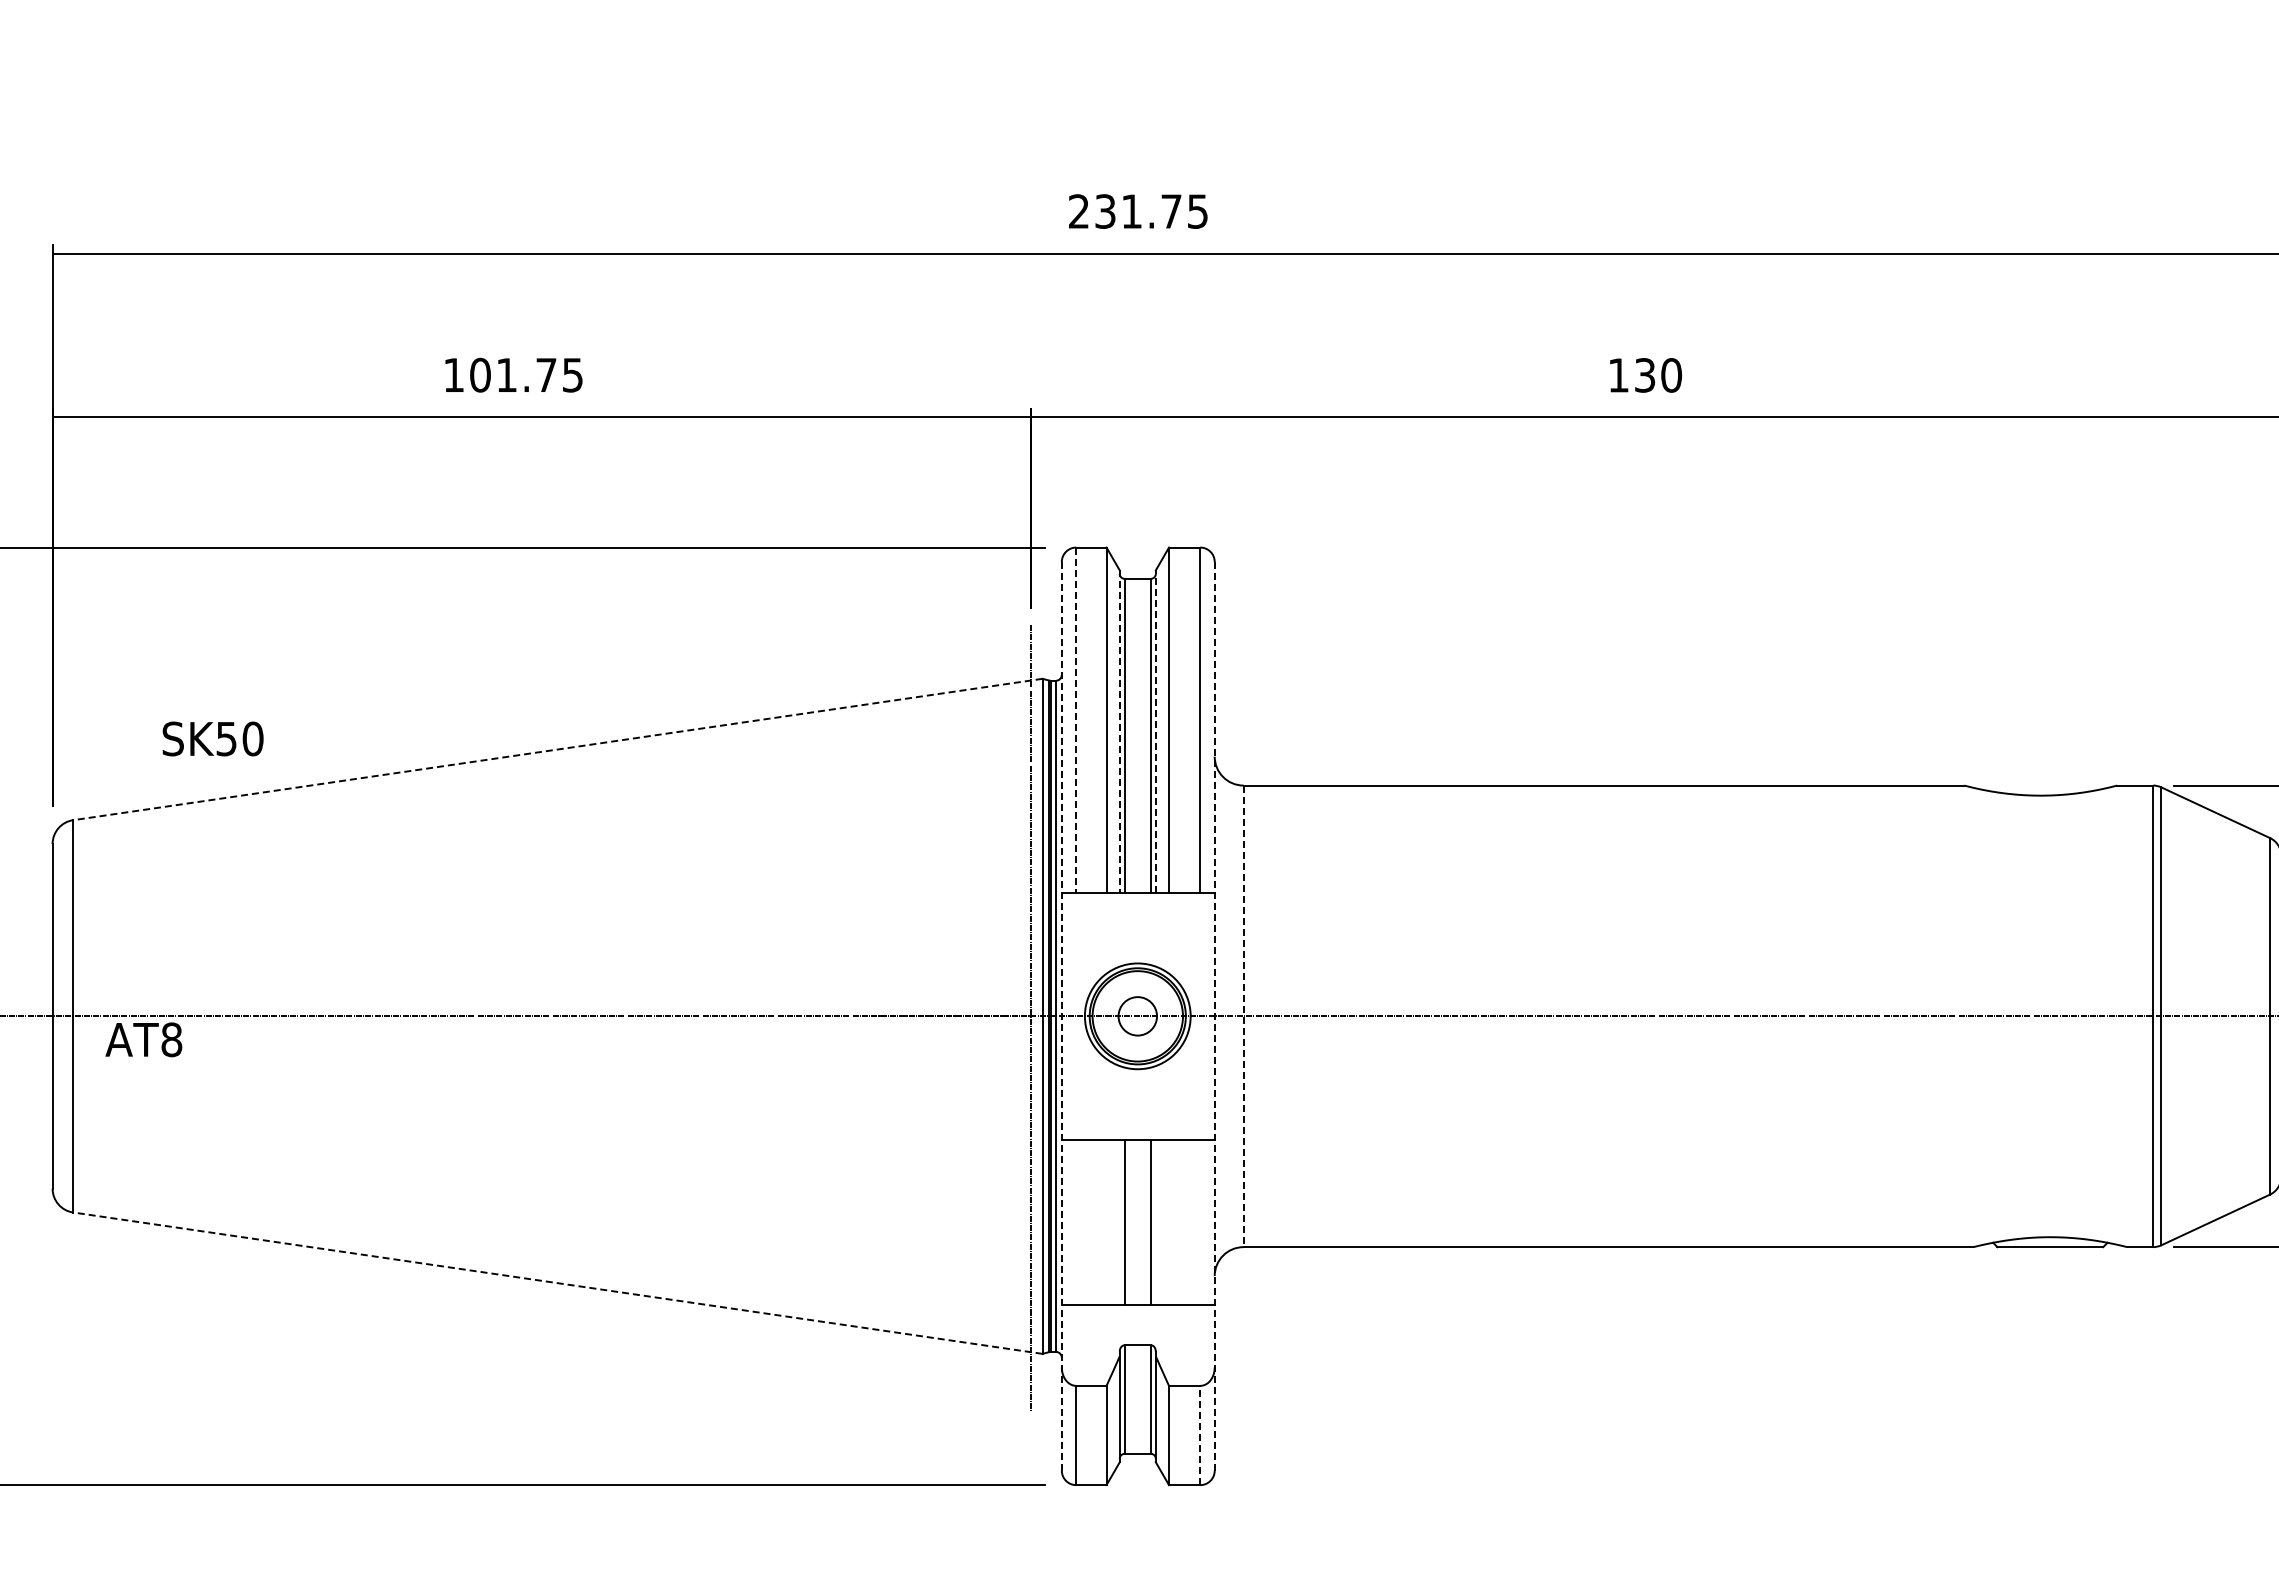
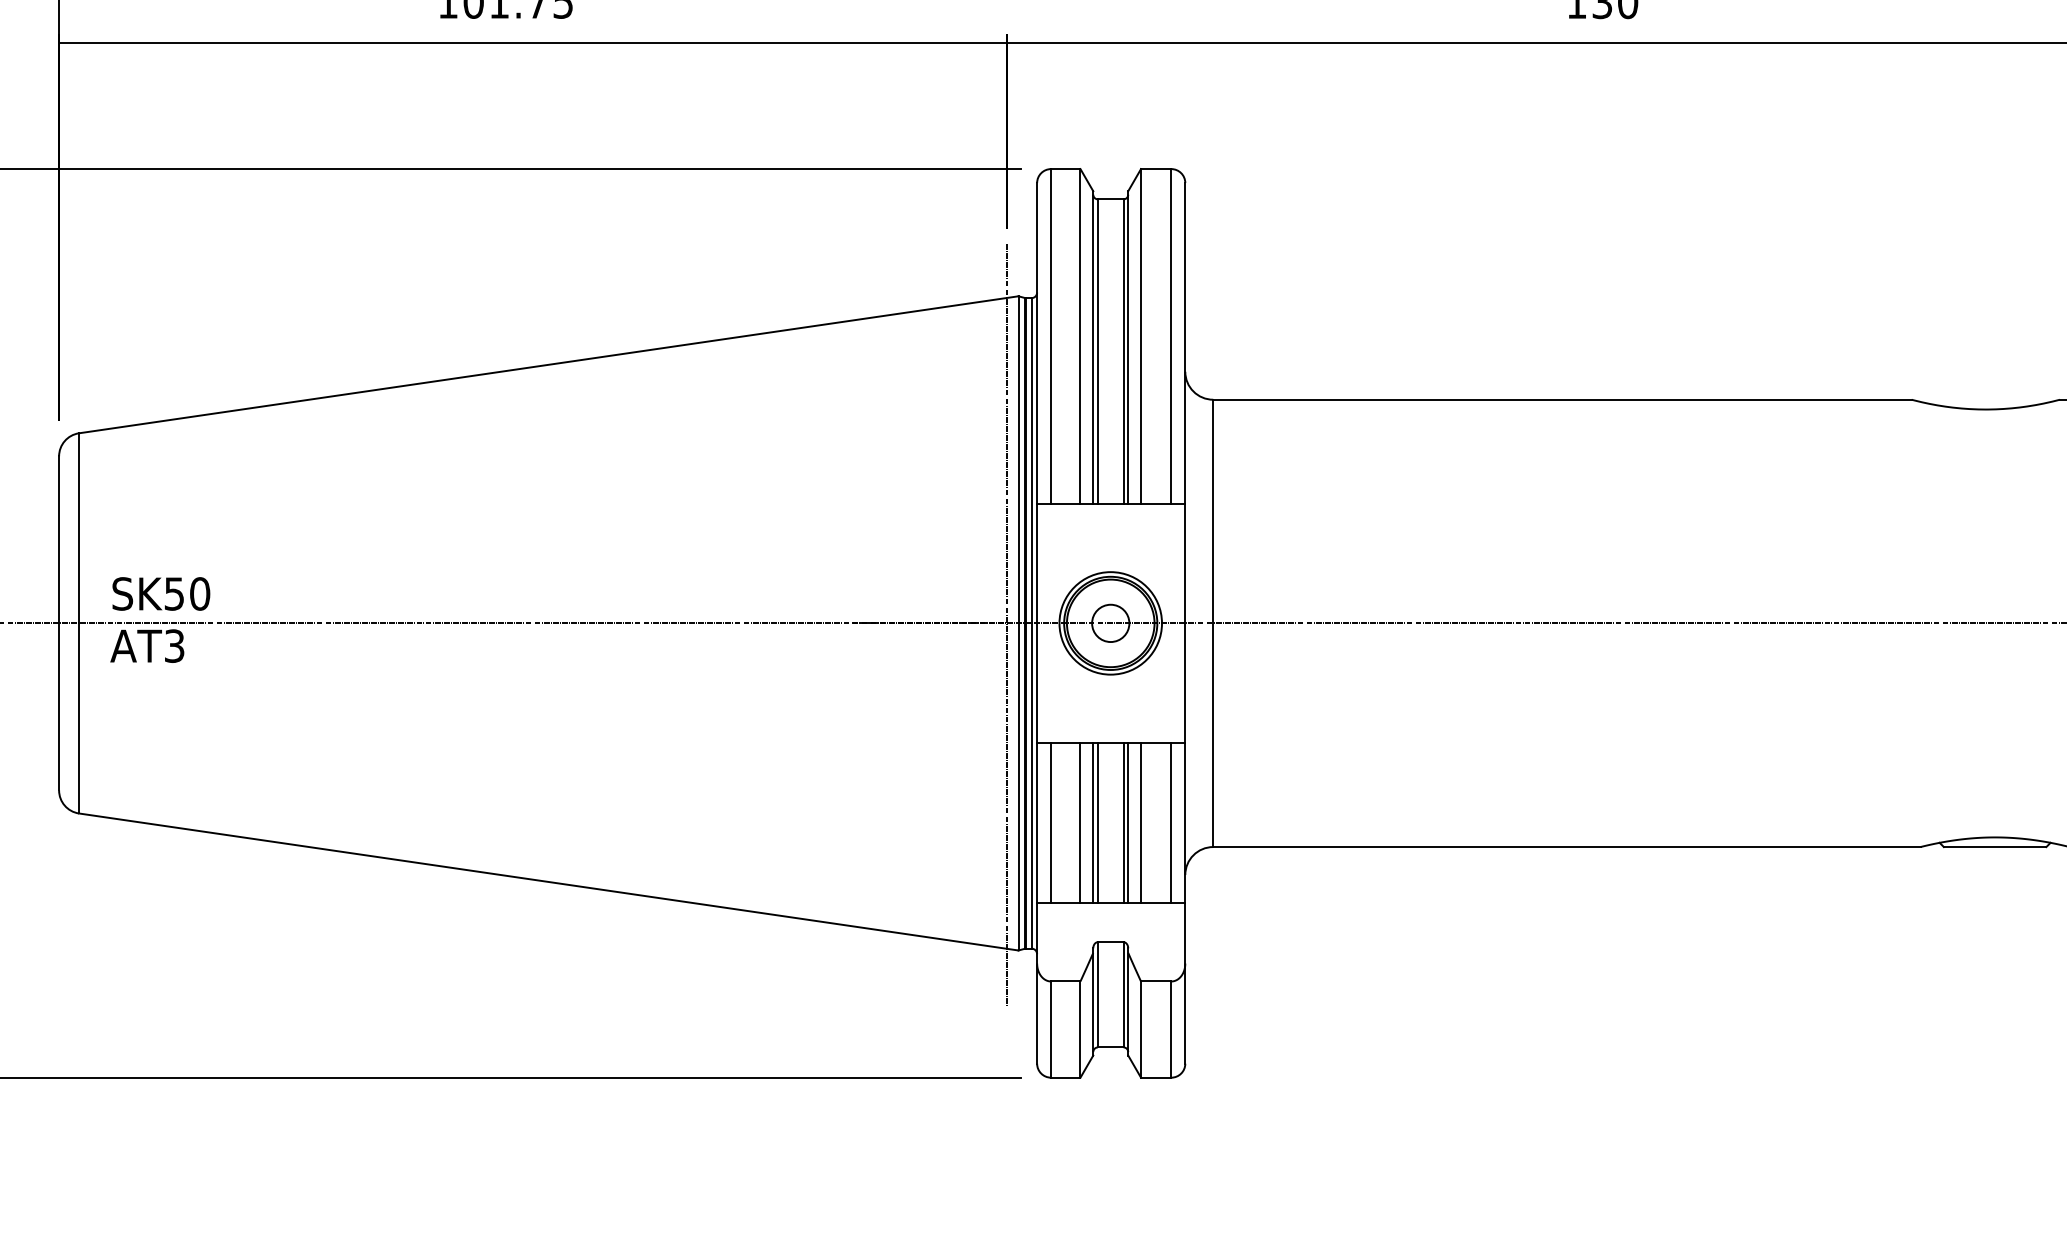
line: (1076, 720) -> (1051, 336), dashed -> solid
line: (1155, 731) -> (1127, 347), dashed -> solid
line: (1119, 732) -> (1093, 348), dashed -> solid
text: (212, 738) -> (160, 593), moved
line: (557, 749) -> (548, 364), dashed -> solid
line: (1061, 1015) -> (1036, 622), dashed -> solid
line: (1214, 1015) -> (1185, 622), dashed -> solid
line: (1243, 1016) -> (1213, 623), dashed -> solid
text: (171, 1039) -> (174, 645), AT8 -> AT3
line: (1076, 1221) -> (1051, 822), added
line: (1106, 1221) -> (1080, 822), added
line: (1119, 1221) -> (1093, 822), added
line: (1155, 1221) -> (1127, 822), added
line: (1169, 1221) -> (1141, 822), added
line: (1200, 1221) -> (1171, 822), added
line: (557, 1283) -> (548, 882), dashed -> solid
line: (1200, 1435) -> (1171, 1029), dashed -> solid

